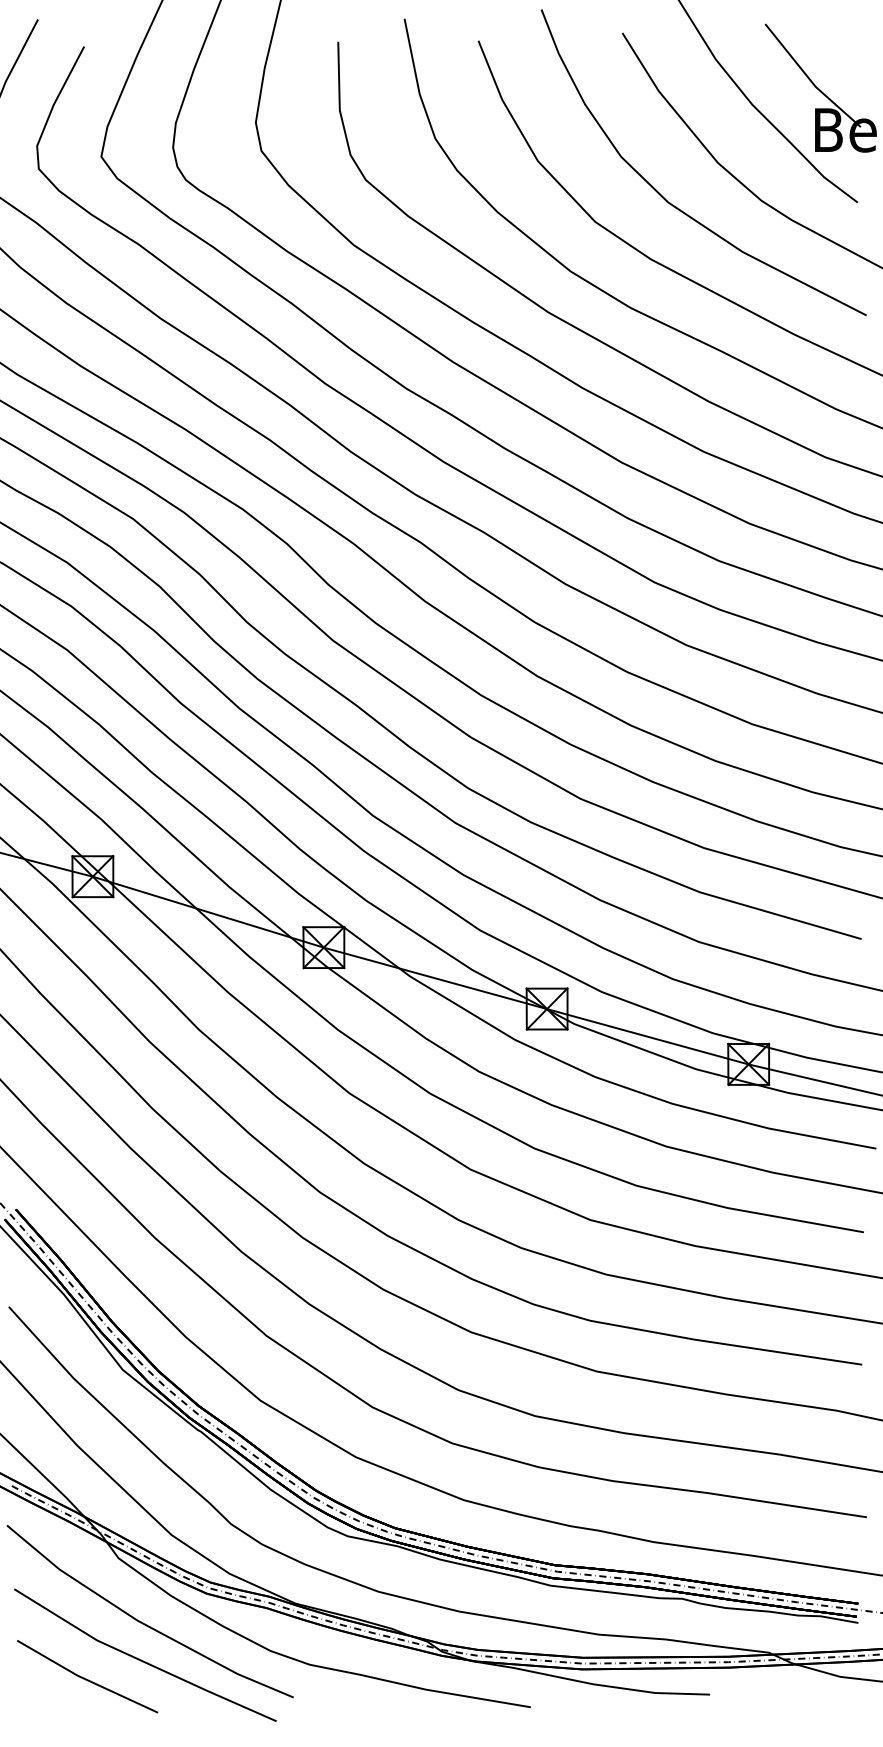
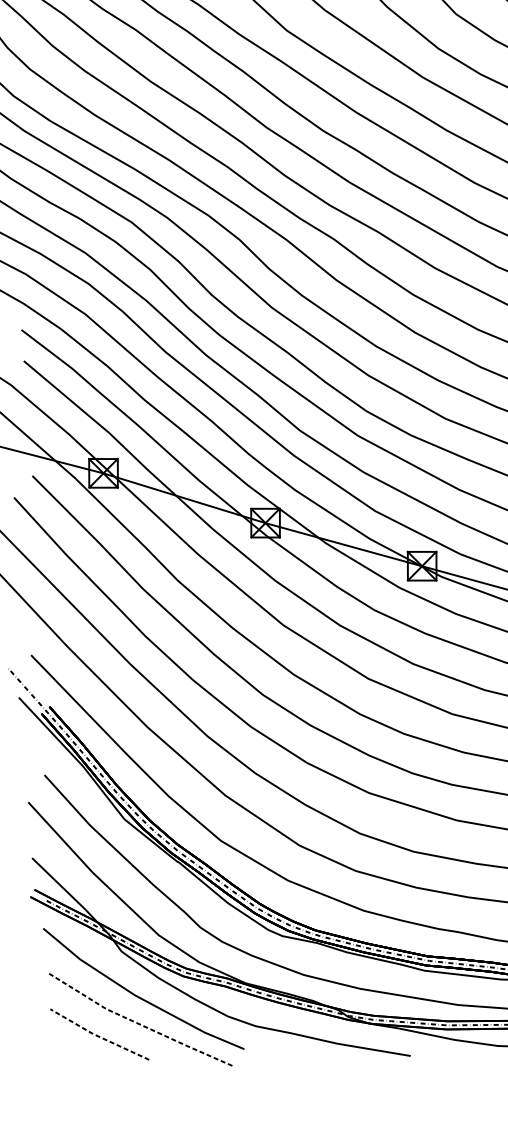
line: (142, 1661) -> (138, 1023), solid -> dashed
line: (85, 1679) -> (98, 1036), solid -> dashed

